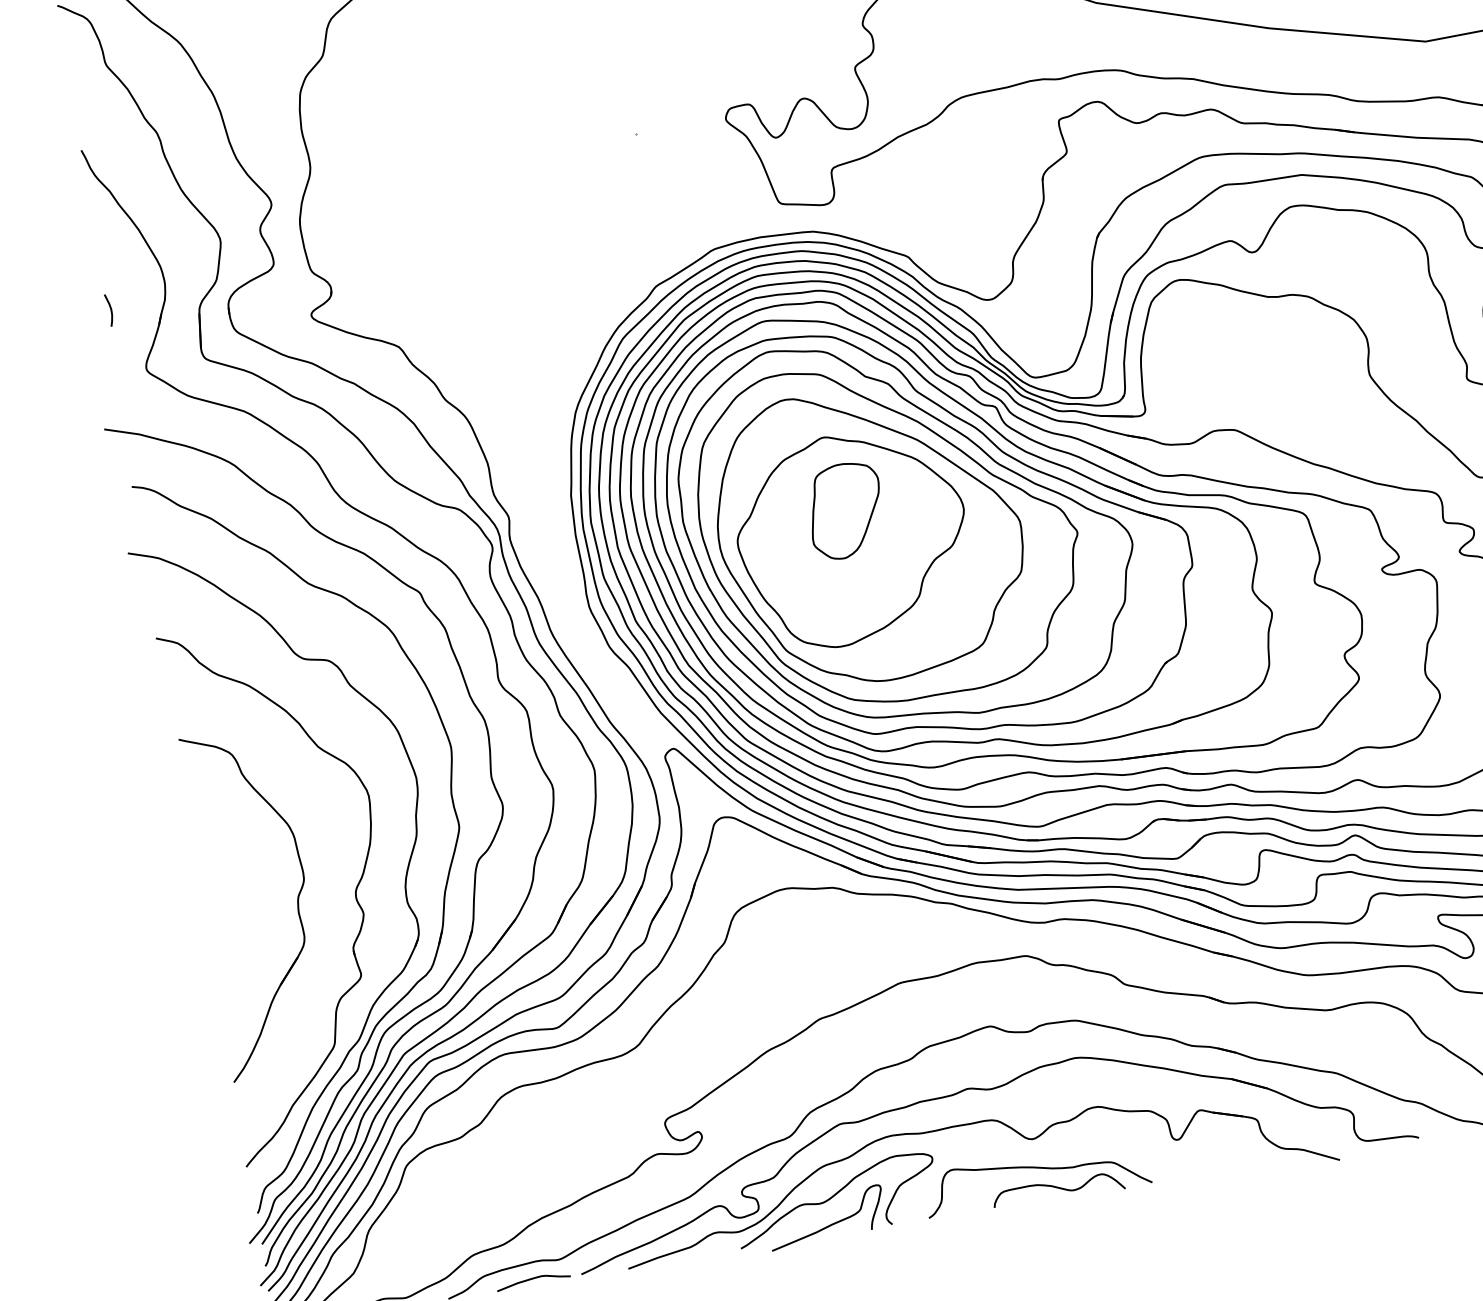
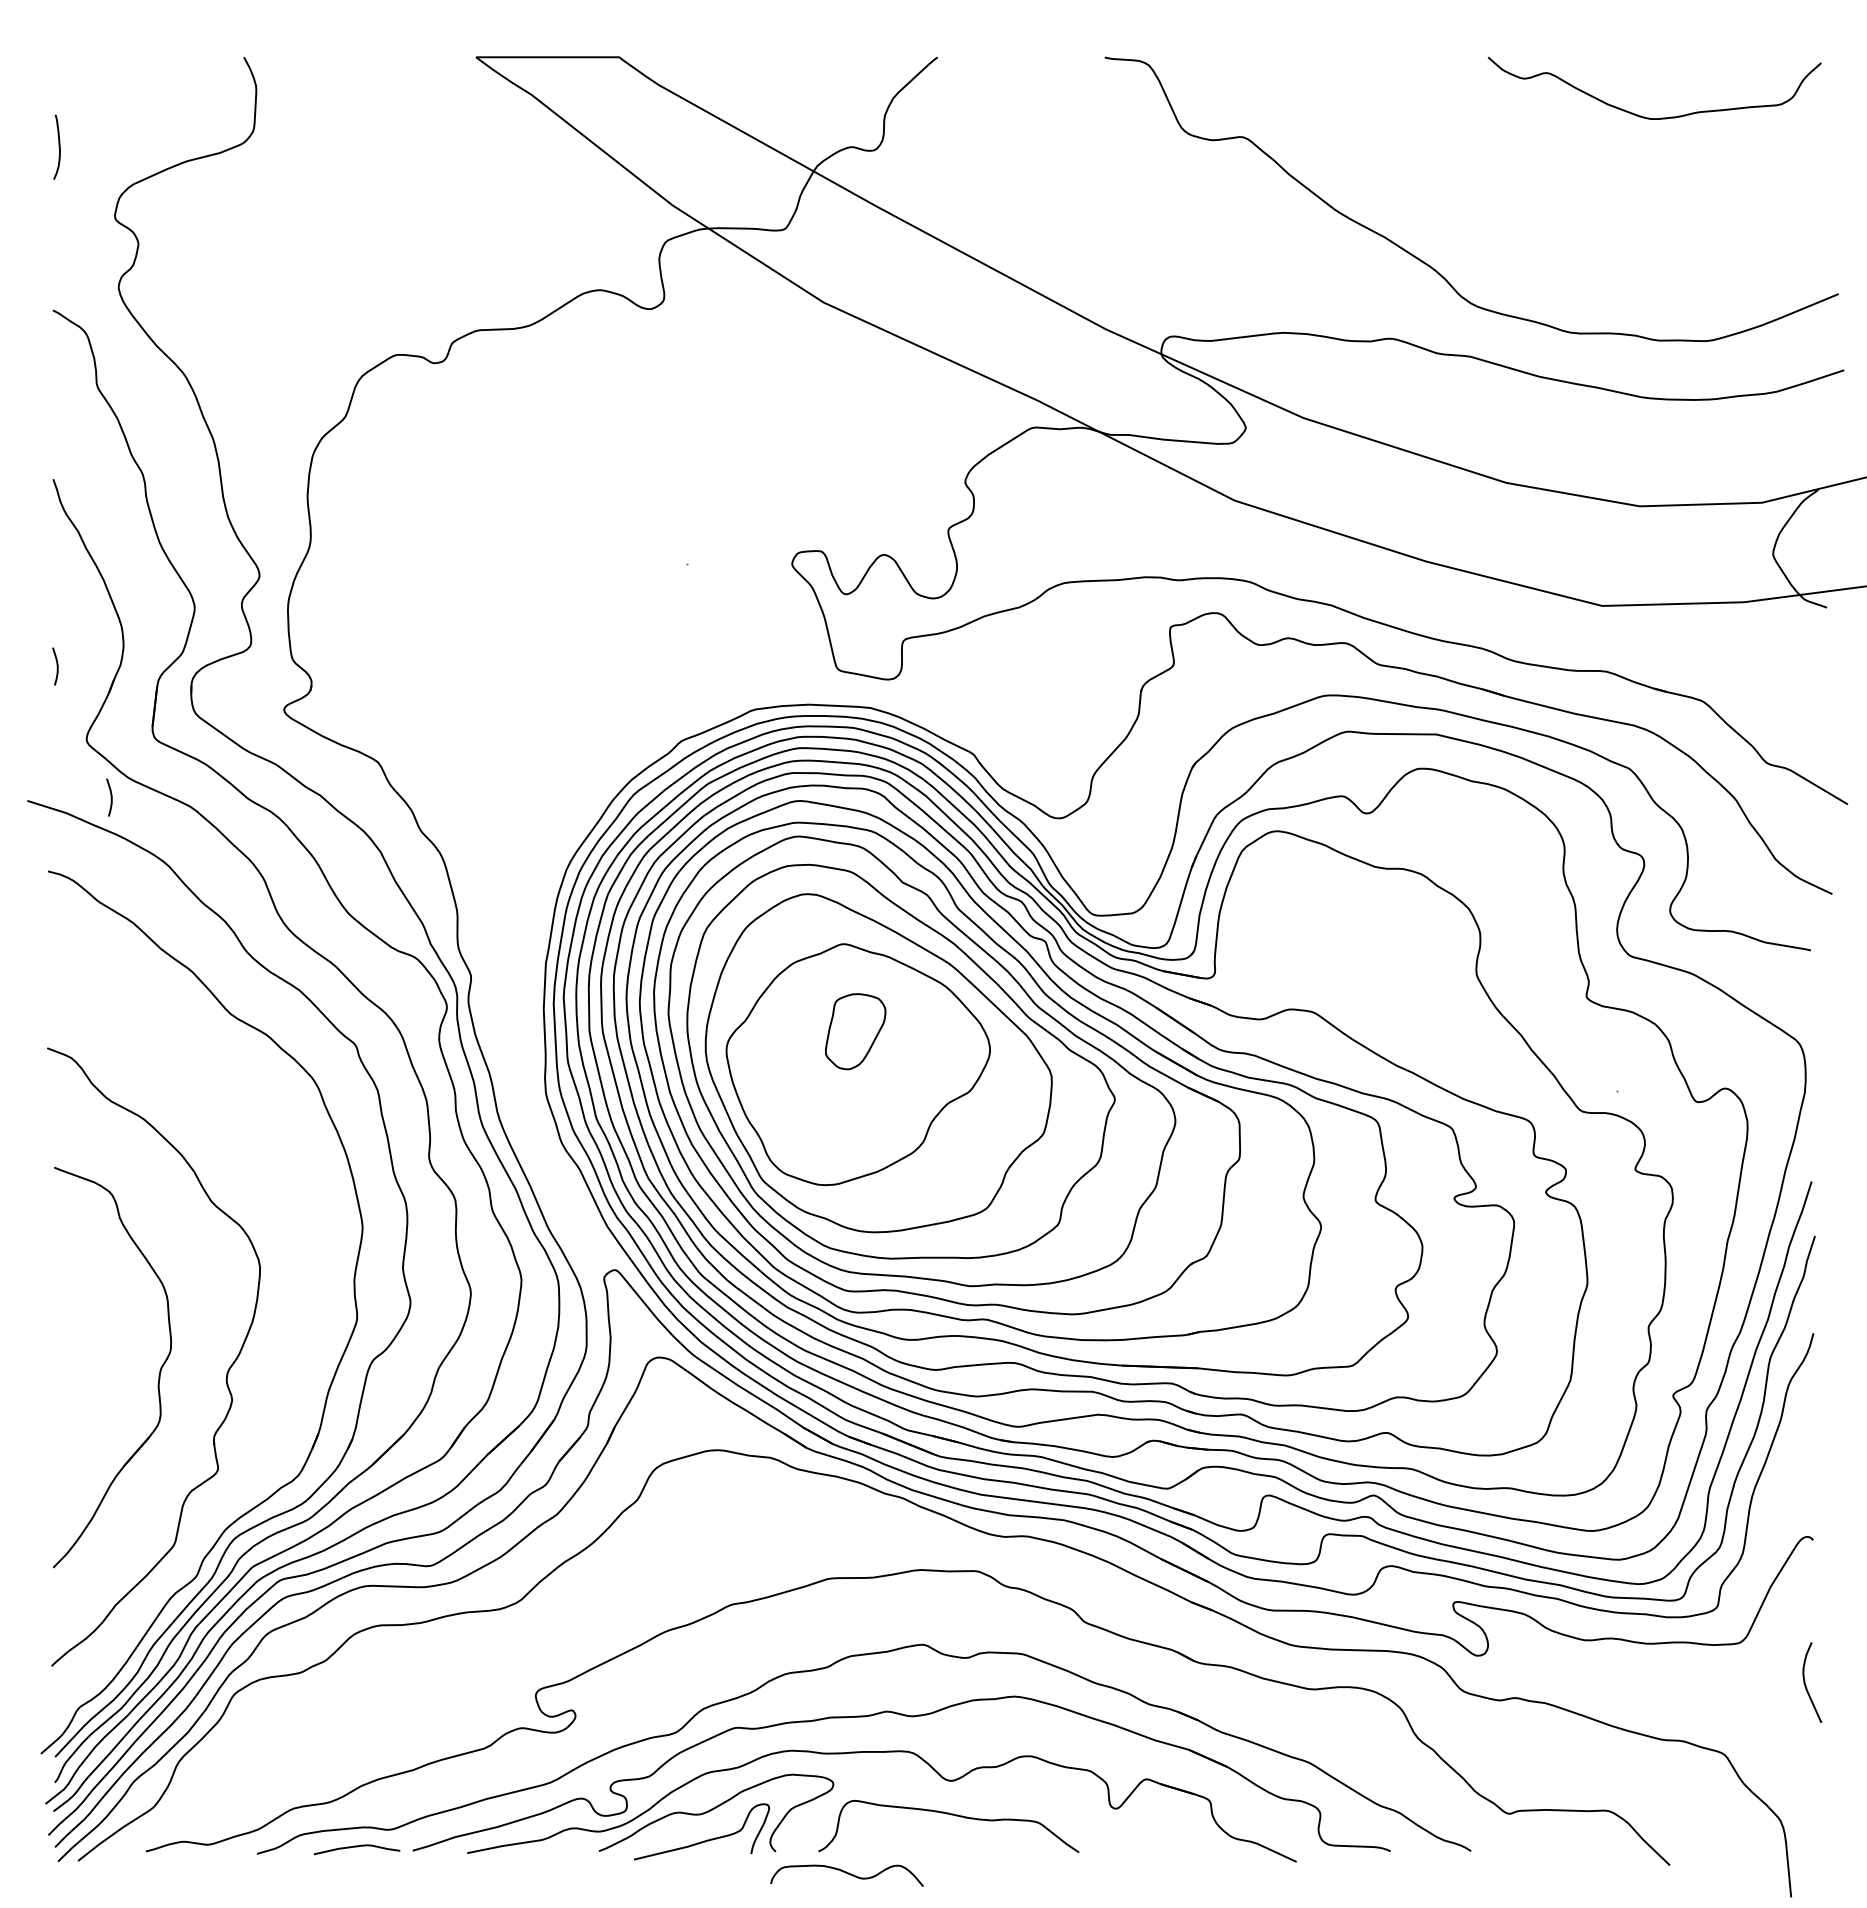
curve: (174, 414) -> (110, 797), added
part: (845, 510) -> (855, 1031), size x0.7
part: (404, 879) -> (285, 1368), removed
curve: (1058, 1189) -> (847, 1874), moved

